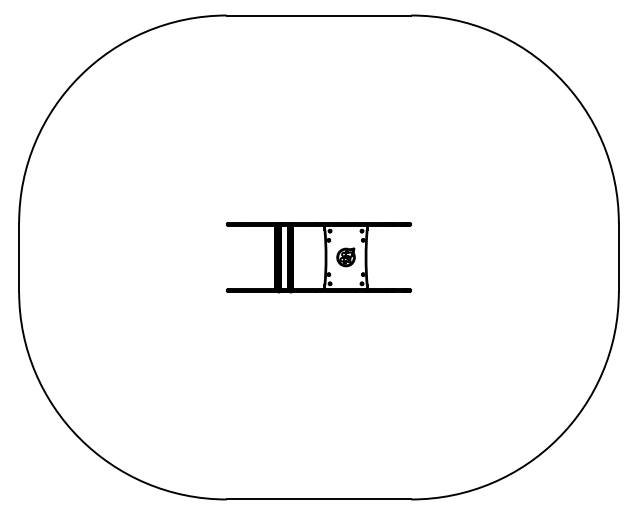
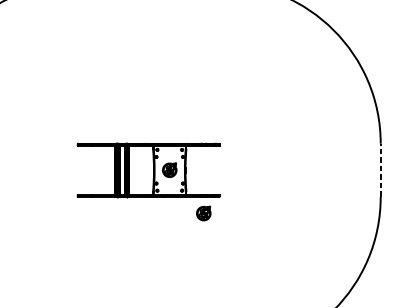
line: (618, 257) -> (380, 170), solid -> dashed
part: (389, 313) -> (203, 213), added

